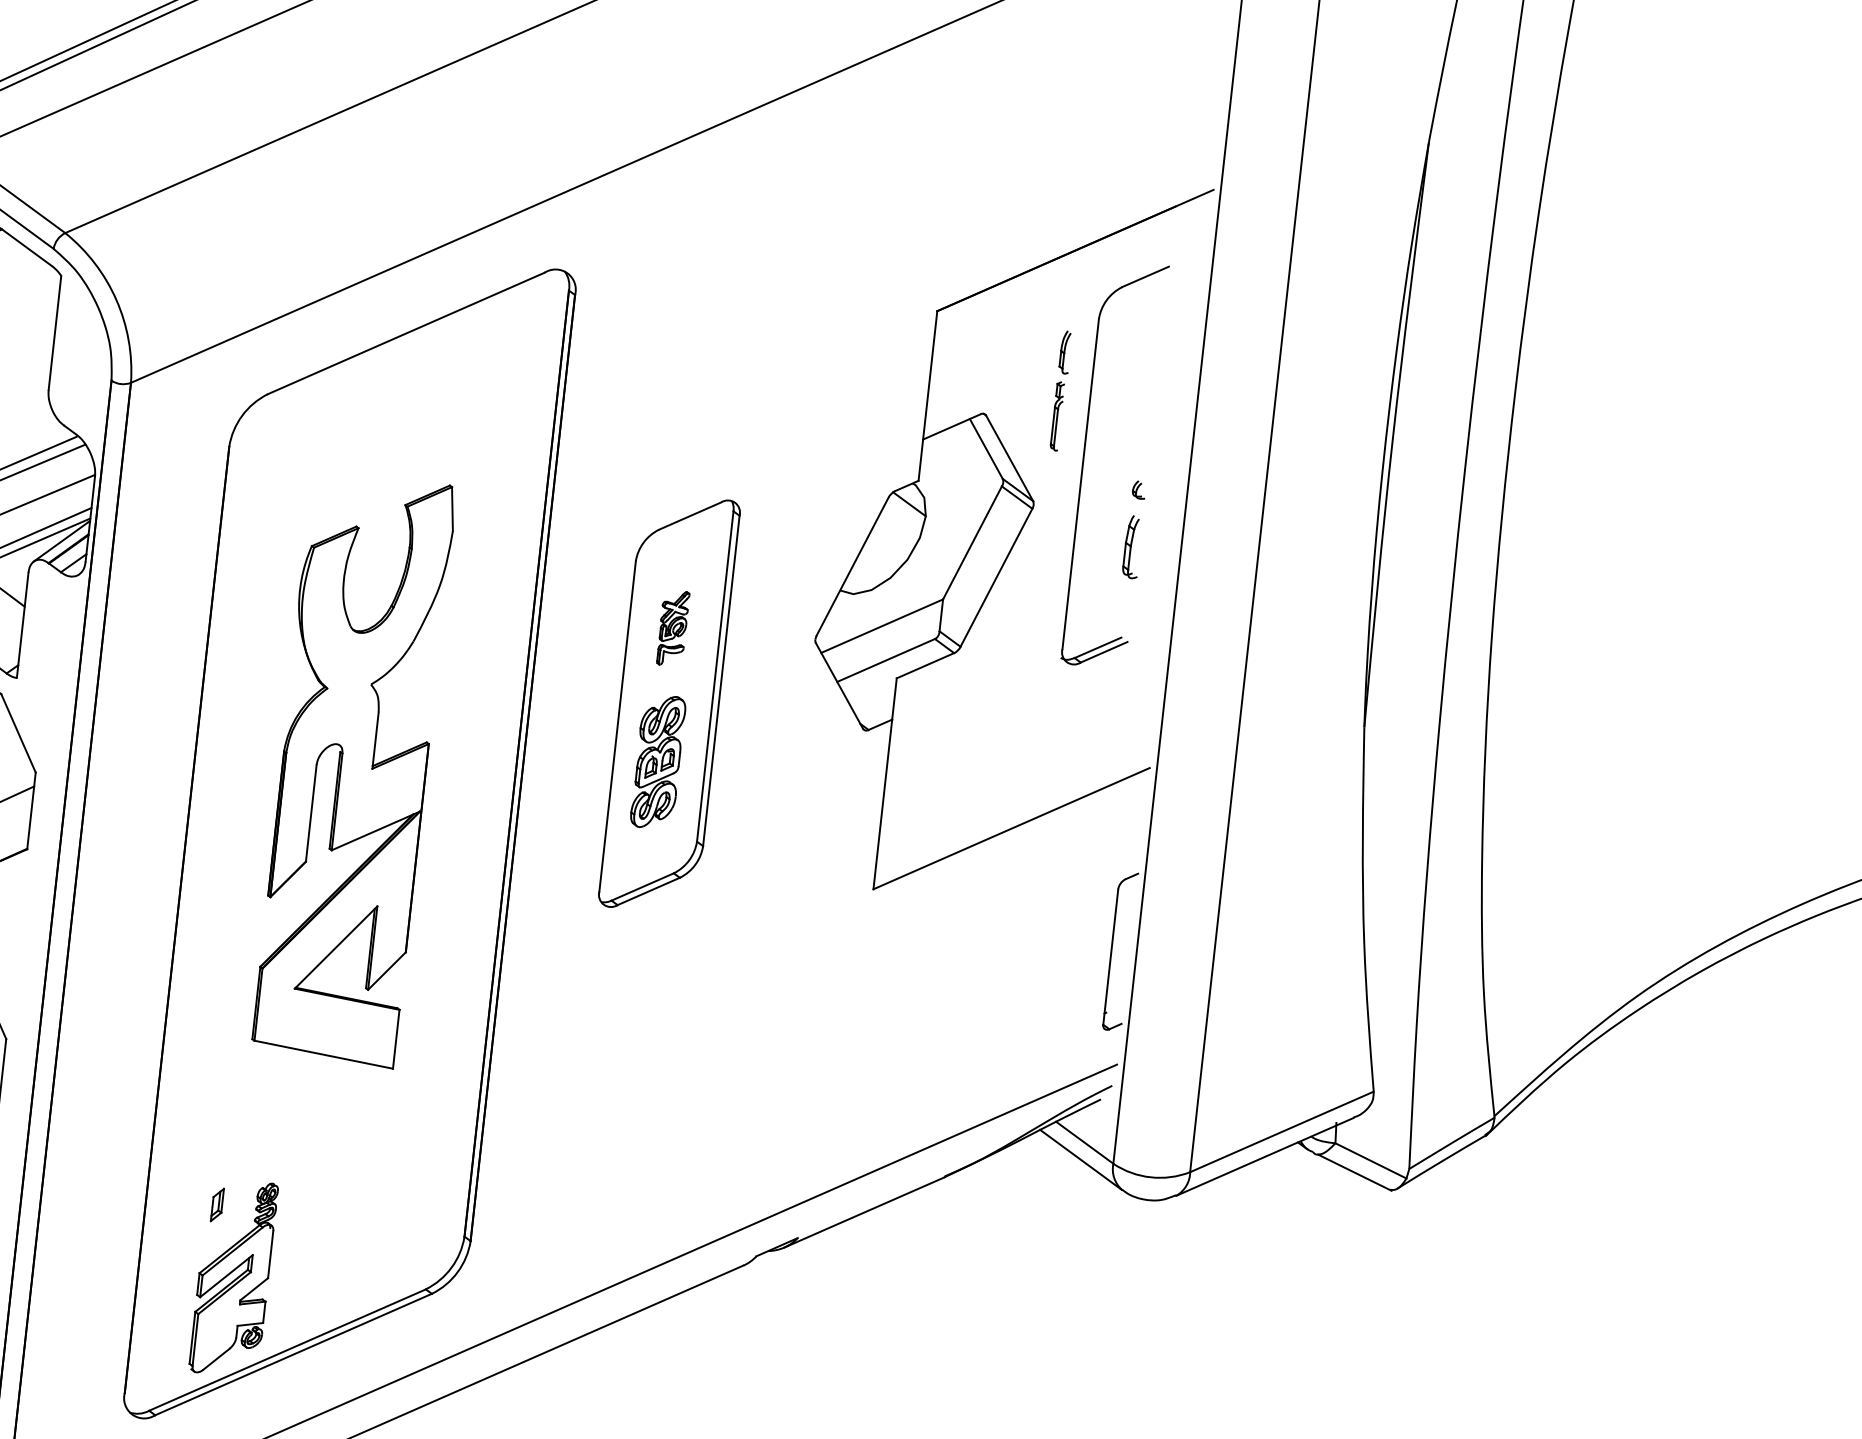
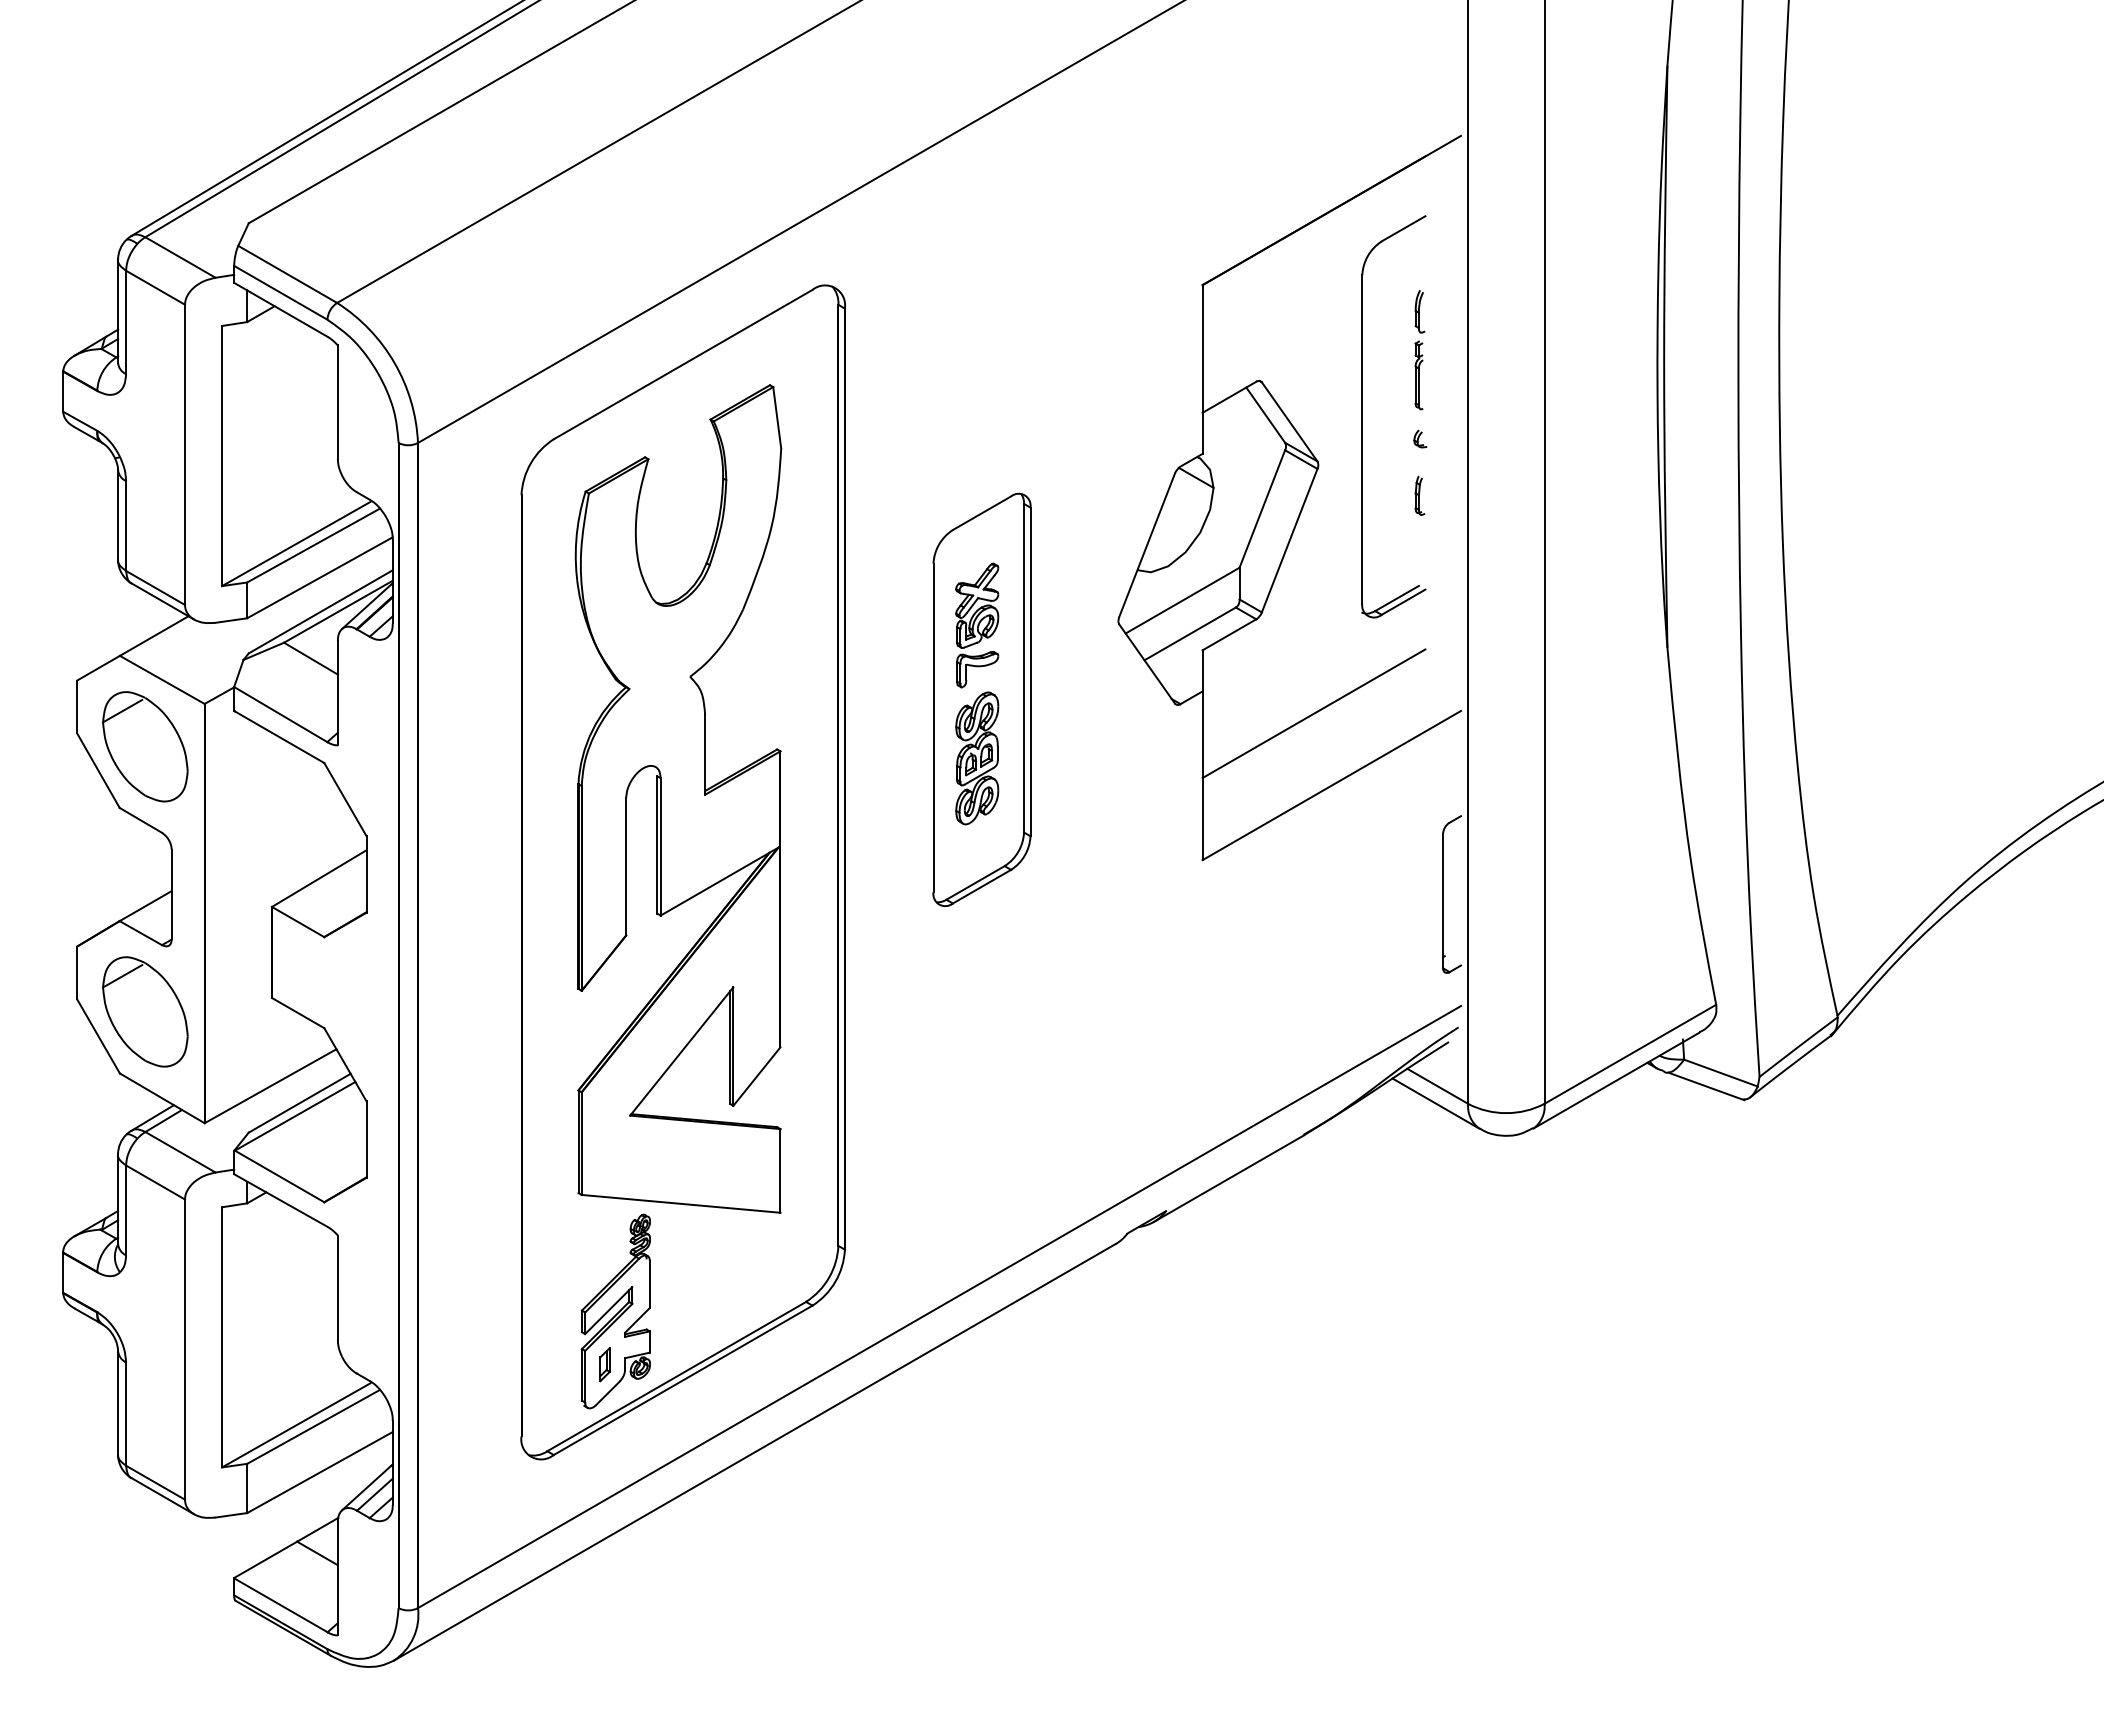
part: (1060, 391) -> (1419, 350), moved
part: (1131, 546) -> (1419, 495), size x0.62
part: (673, 628) -> (977, 625), size x1.67
line: (1001, 754) -> (1313, 713), added
part: (353, 769) -> (678, 798), size x1.43
part: (216, 1204) -> (604, 1364), moved

